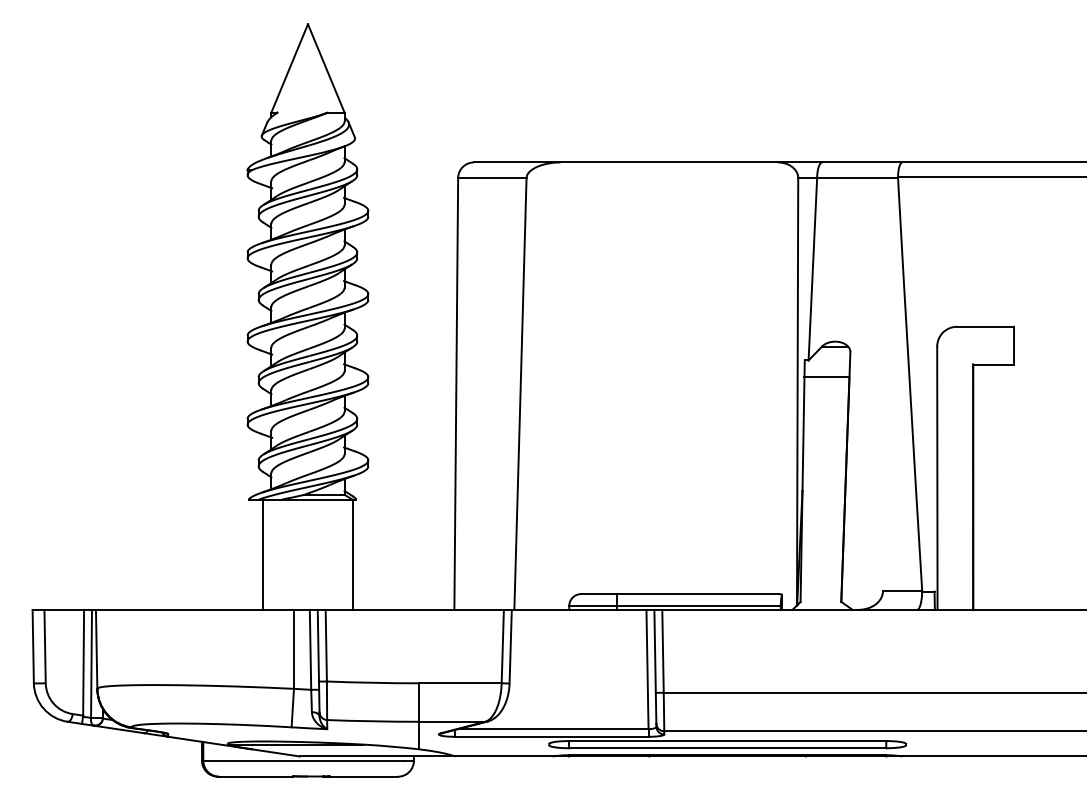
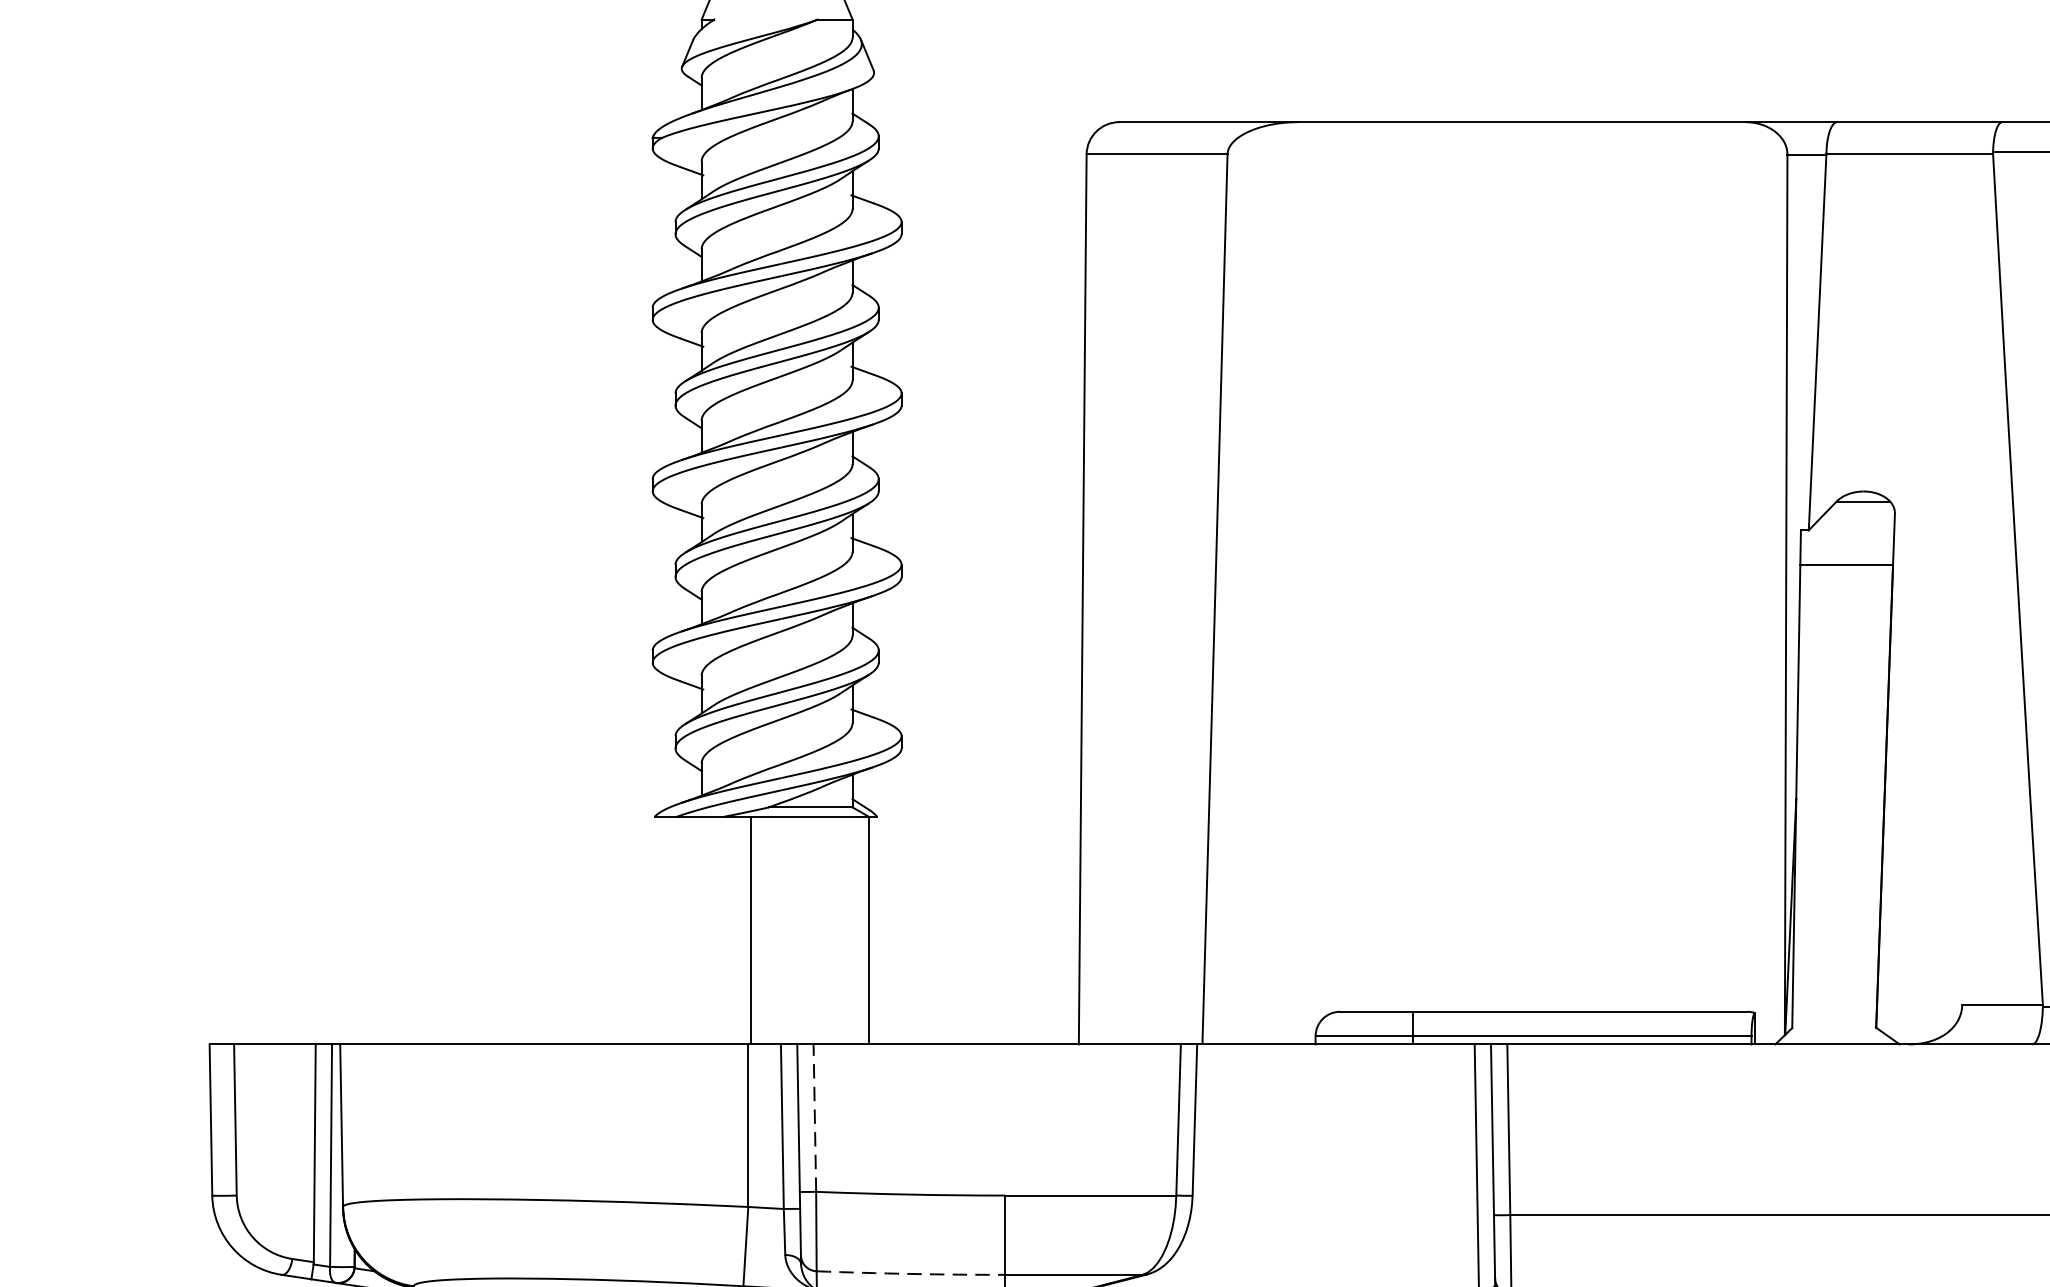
line: (263, 554) -> (751, 930), moved
line: (326, 645) -> (815, 1117), solid -> dashed
arc: (372, 721) -> (910, 1274), solid -> dashed

